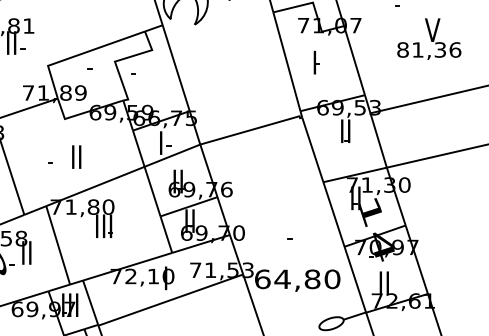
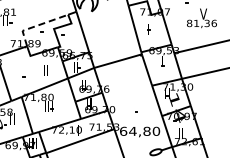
line: (79, 54) -> (37, 25), solid -> dashed
text: (345, 130) -> (162, 61), II -> I
text: (160, 143) -> (75, 67), I -> II
text: (75, 156) -> (45, 70), moved

